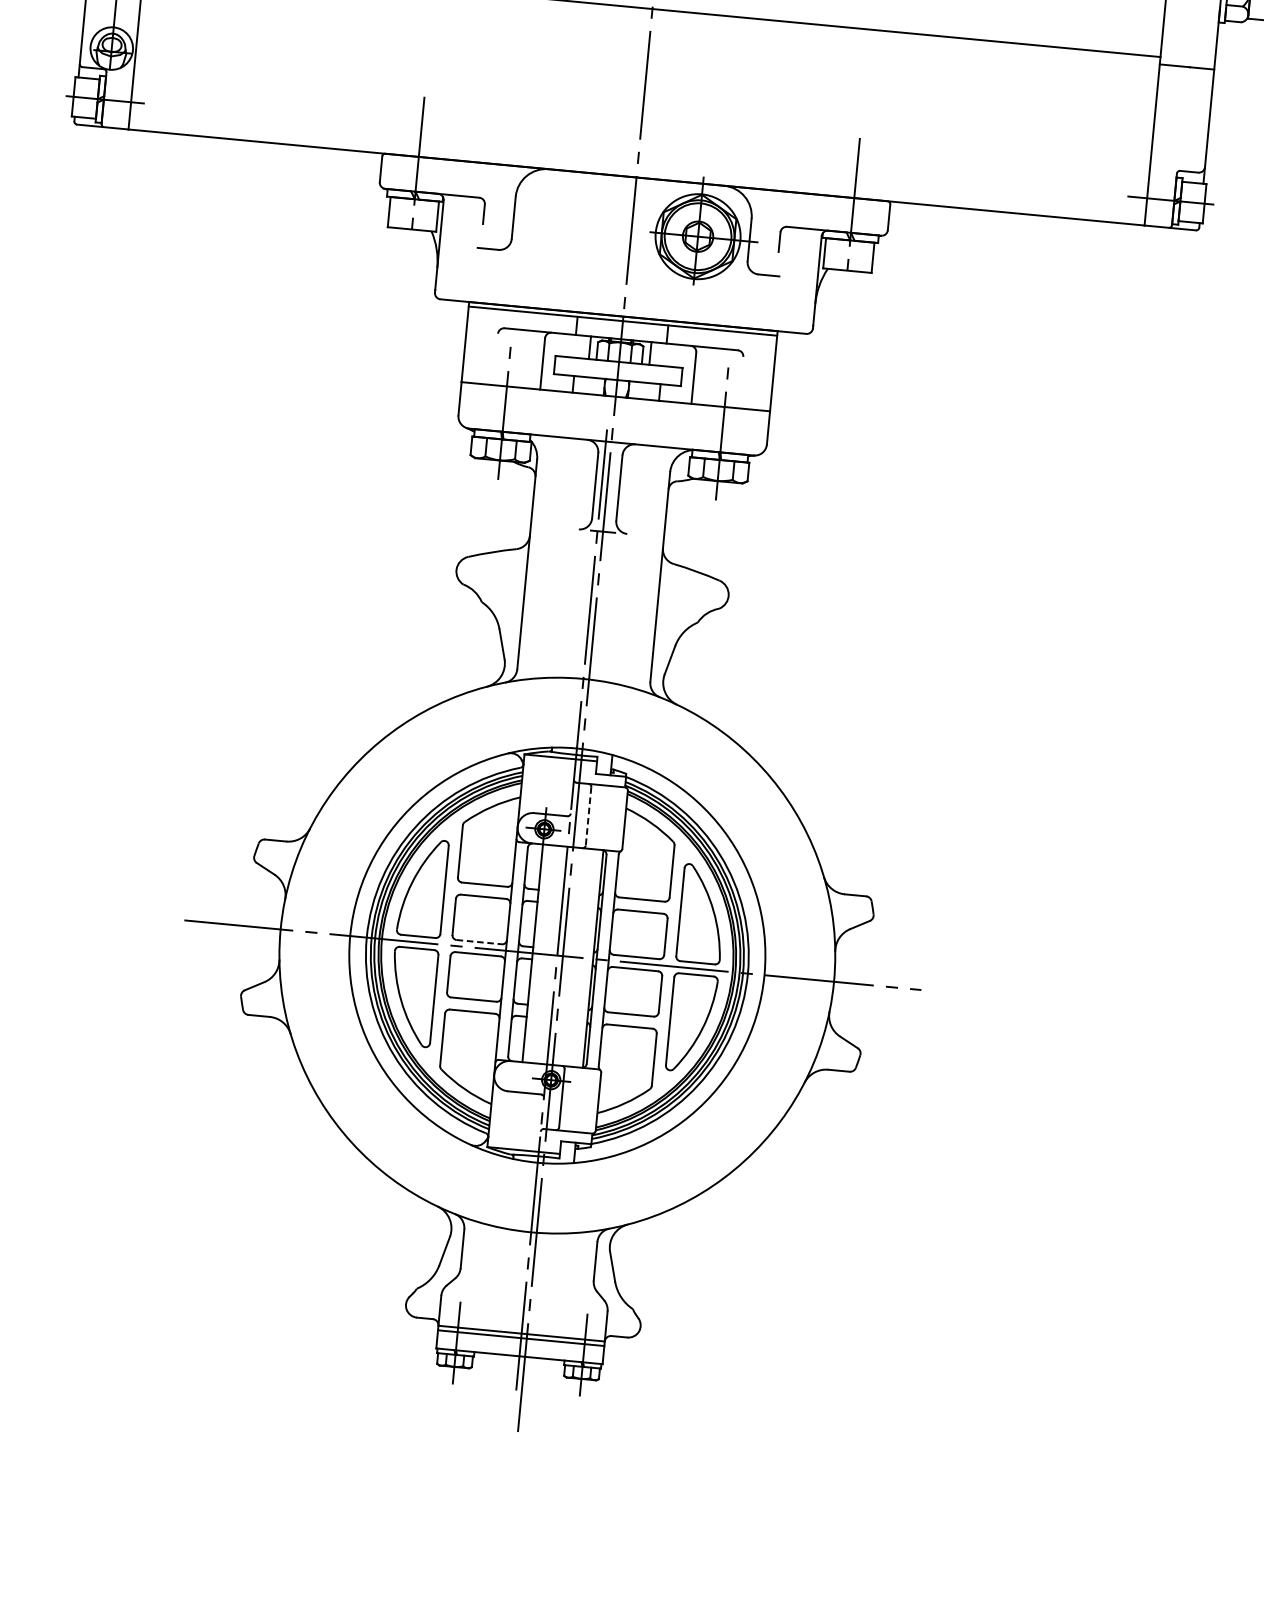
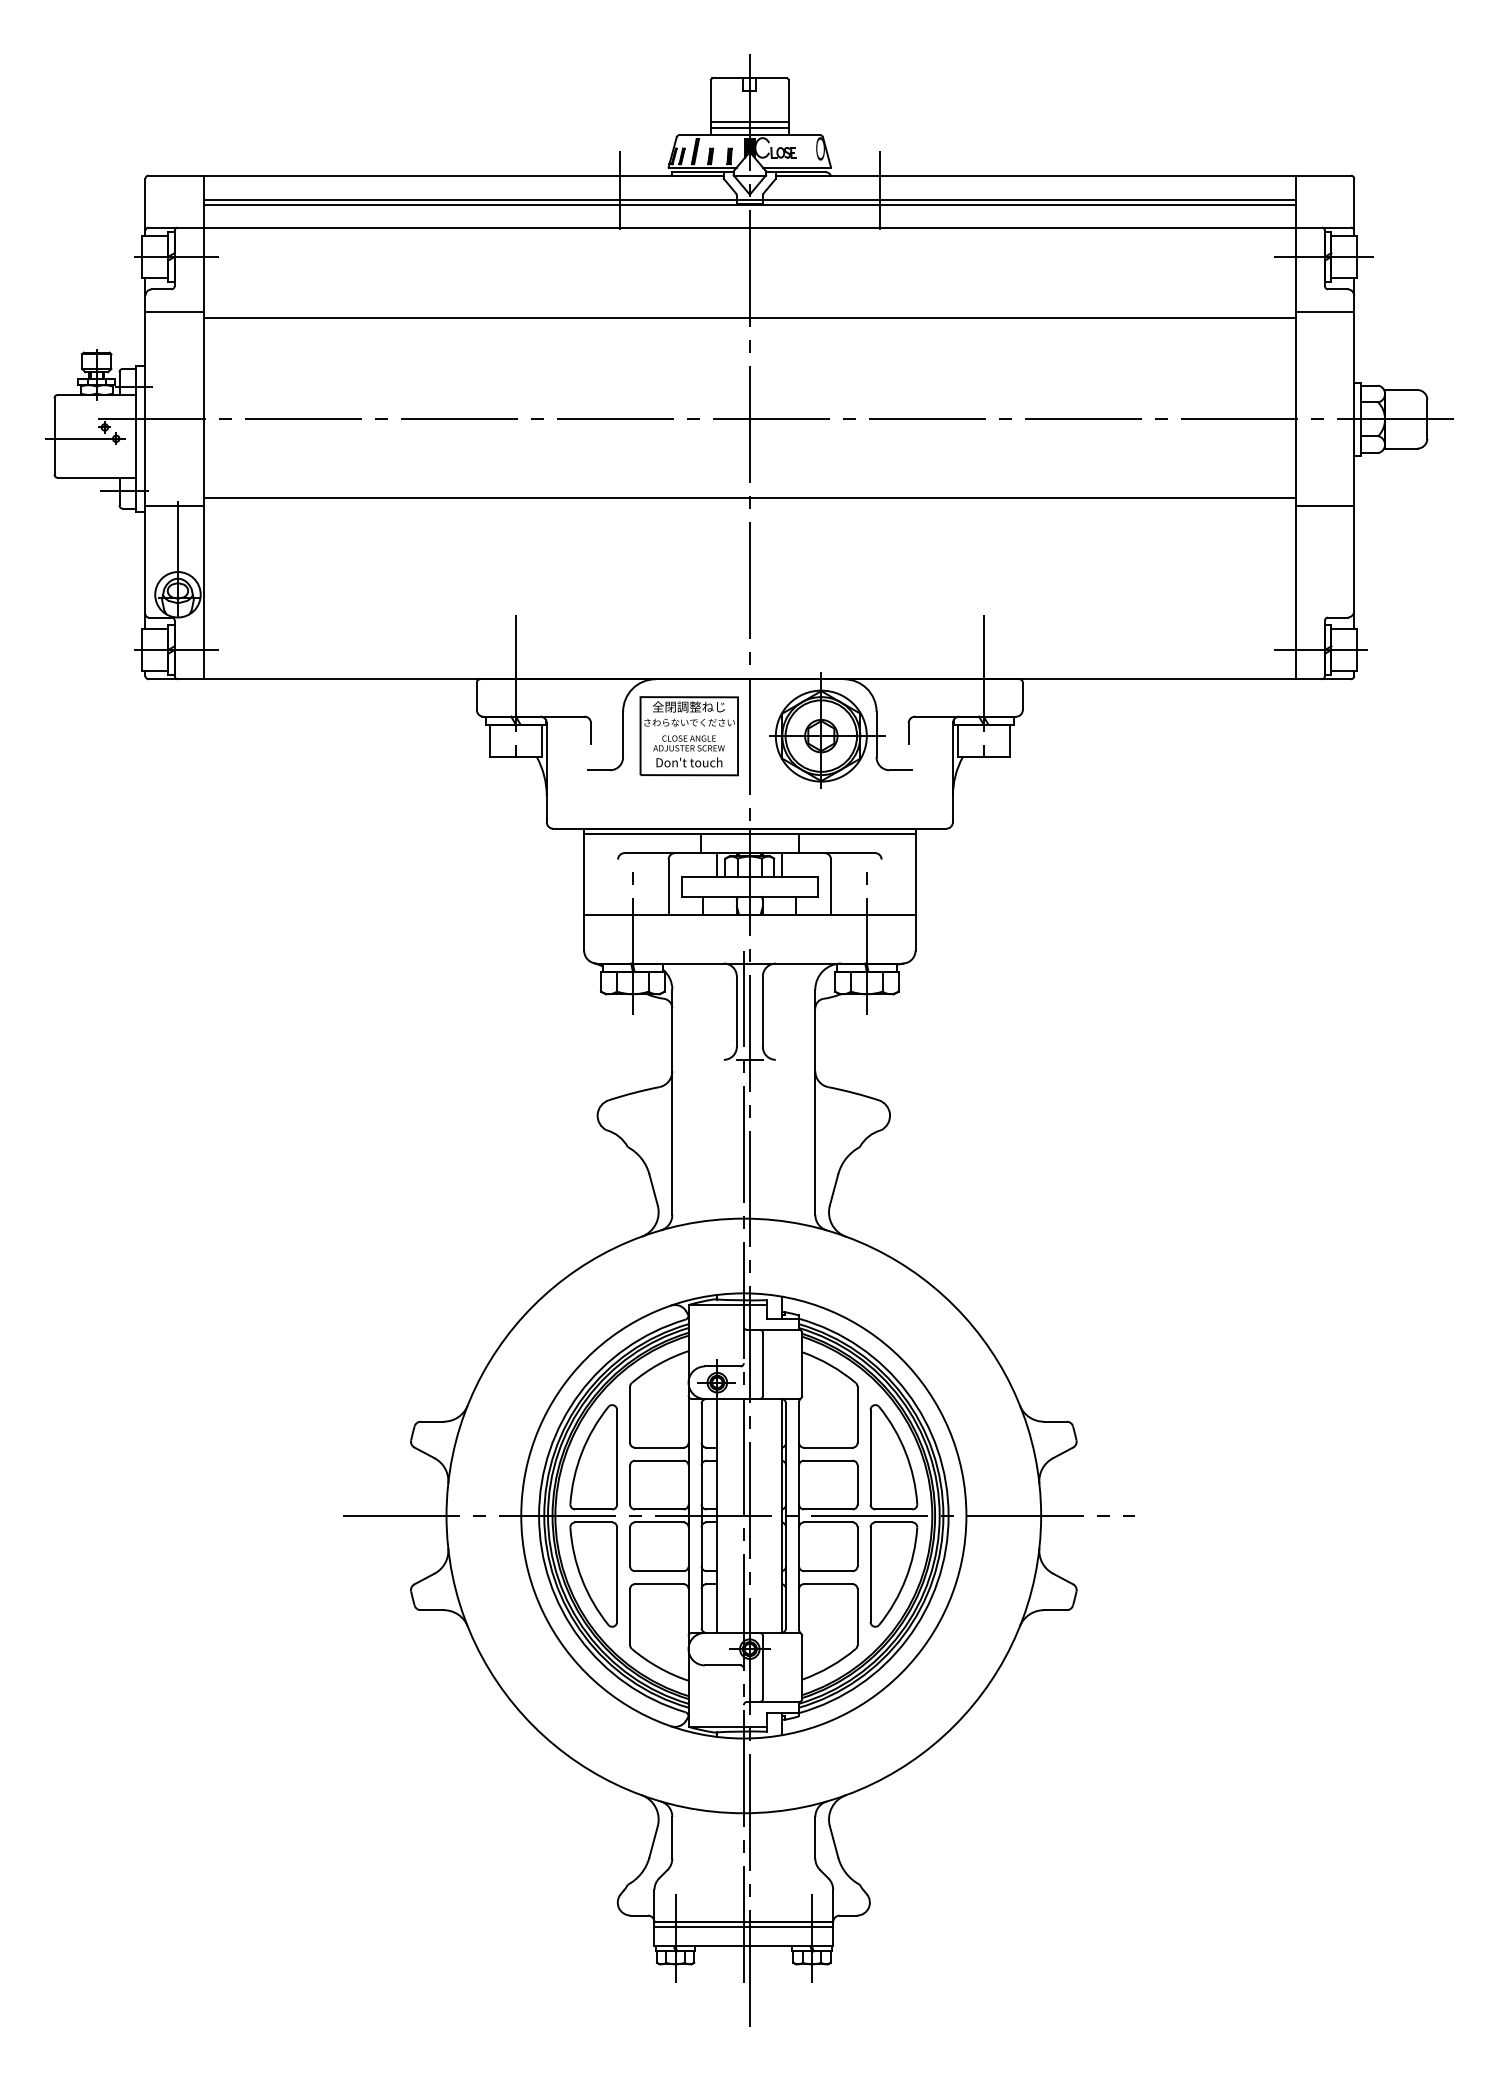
part: (574, 225) -> (688, 736), added
line: (588, 816) -> (763, 1364), dashed -> solid
line: (479, 942) -> (659, 1509), dashed -> solid

